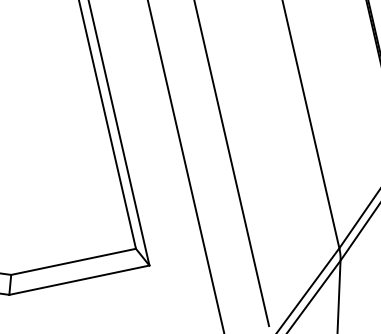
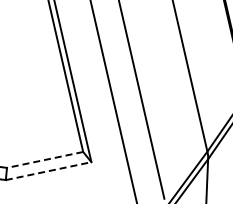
line: (74, 261) -> (45, 159), solid -> dashed
line: (79, 280) -> (48, 171), solid -> dashed

